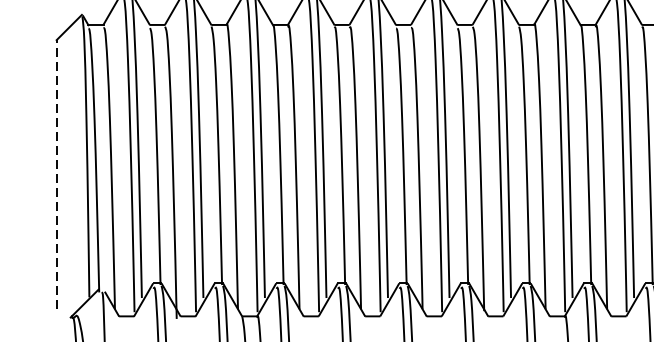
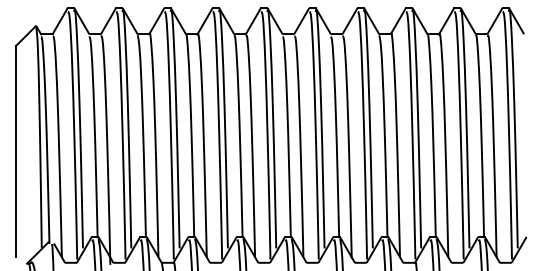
line: (57, 173) -> (16, 150), dashed -> solid

